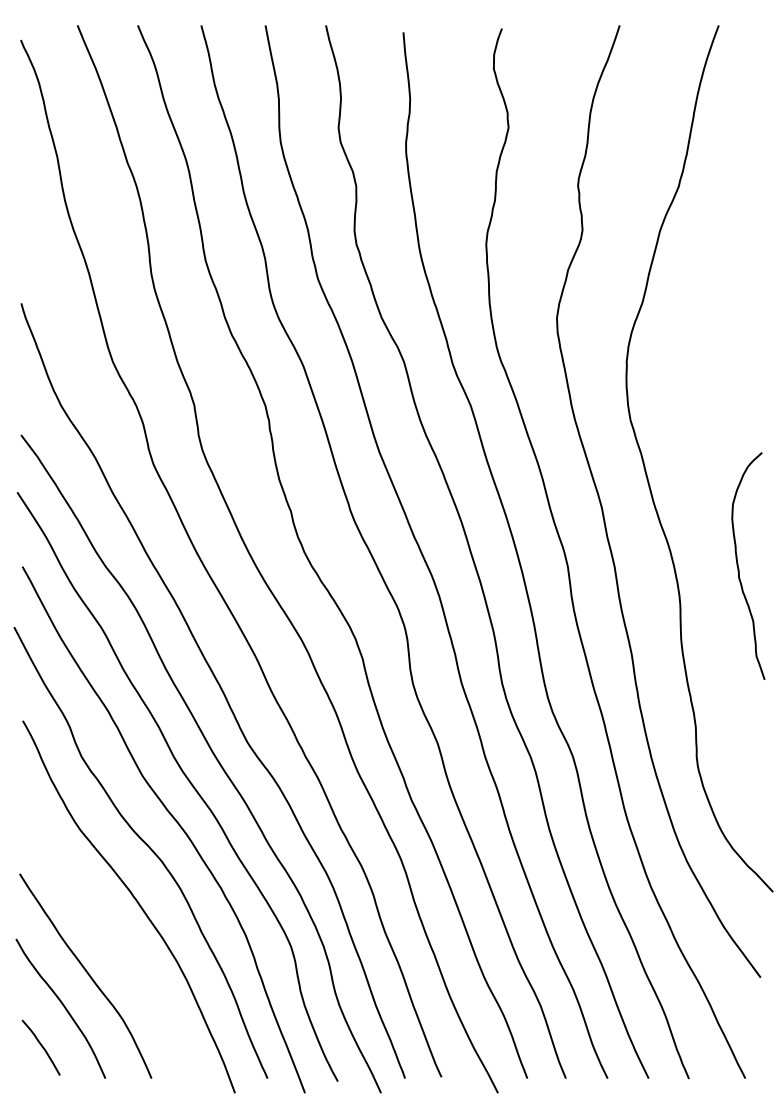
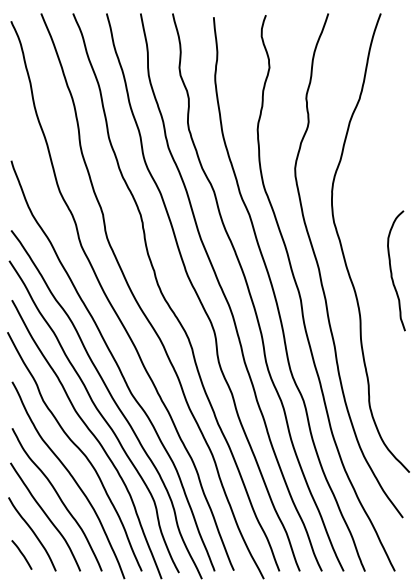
curve: (740, 569) -> (392, 272), moved
curve: (110, 939) -> (58, 497), added

